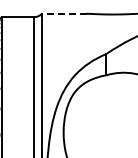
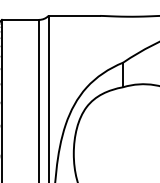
line: (63, 13) -> (73, 15), dashed -> solid

